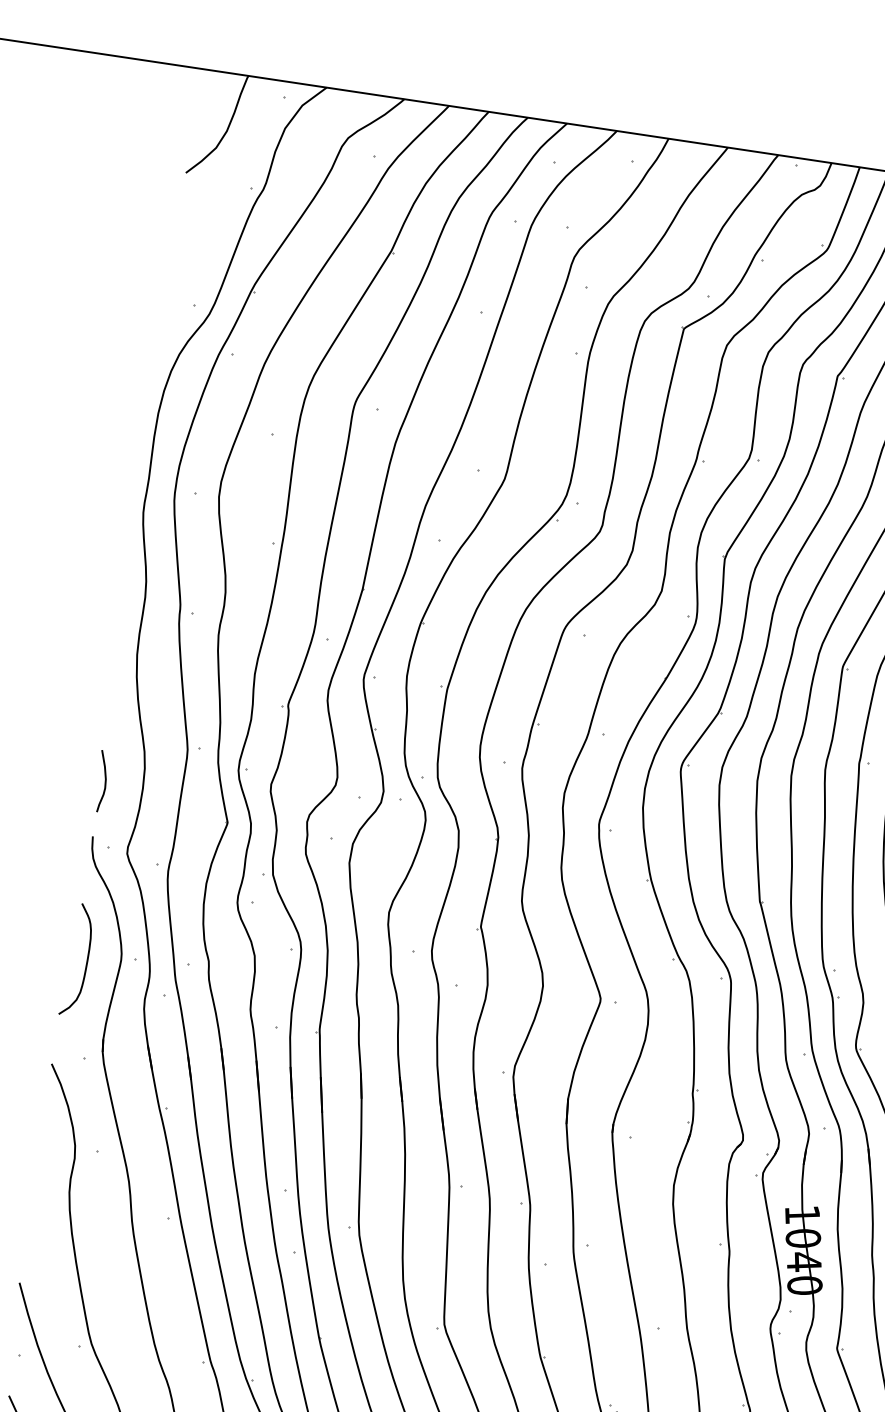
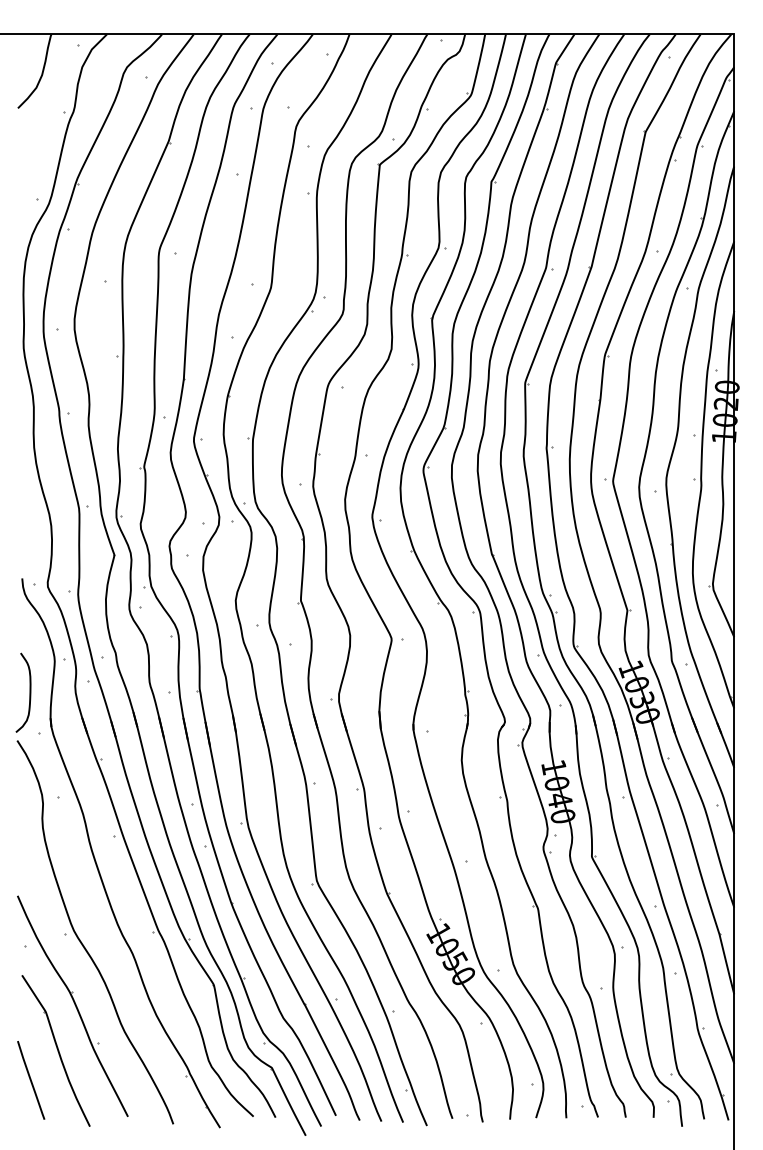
curve: (104, 781) -> (24, 539), removed
curve: (86, 960) -> (29, 692), moved

